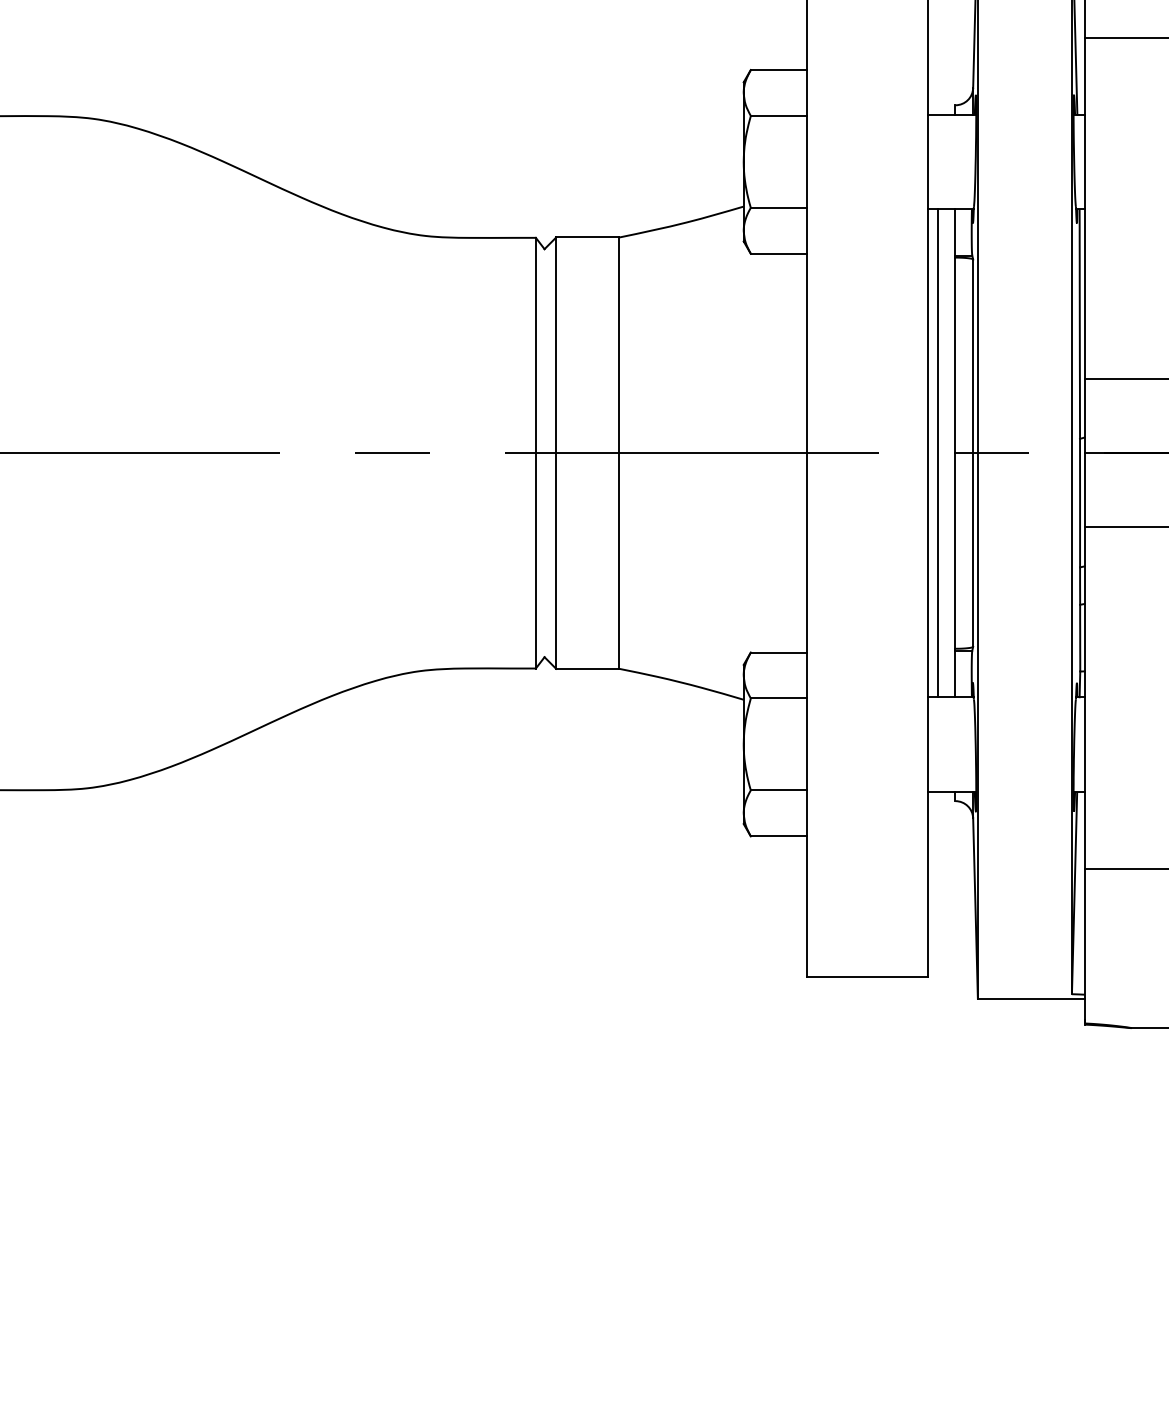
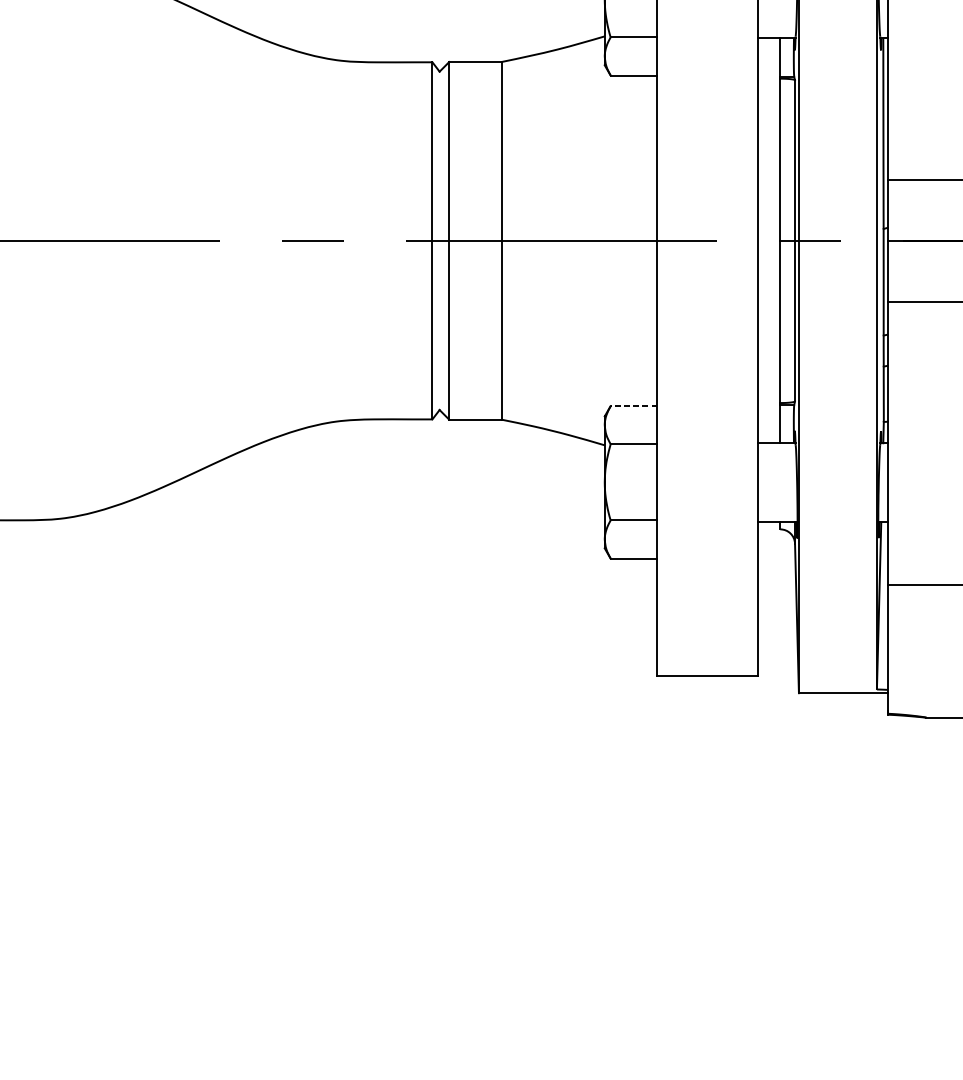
line: (937, 453) -> (765, 241), removed
line: (778, 652) -> (633, 406), solid -> dashed

